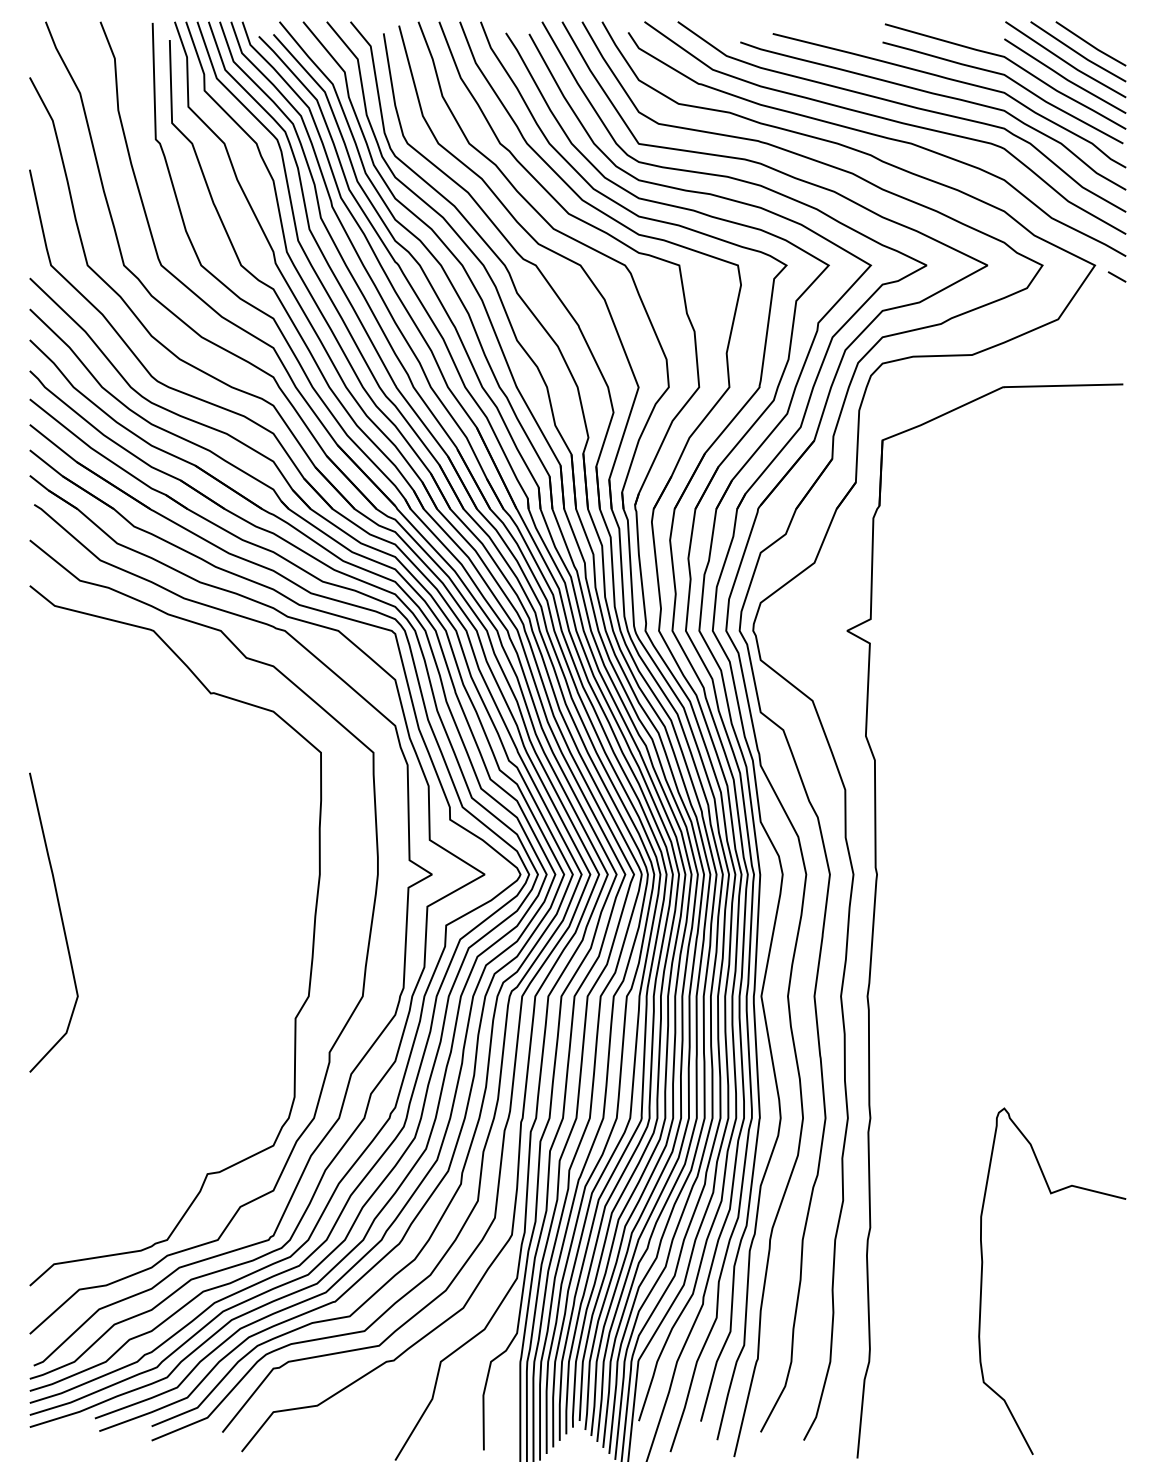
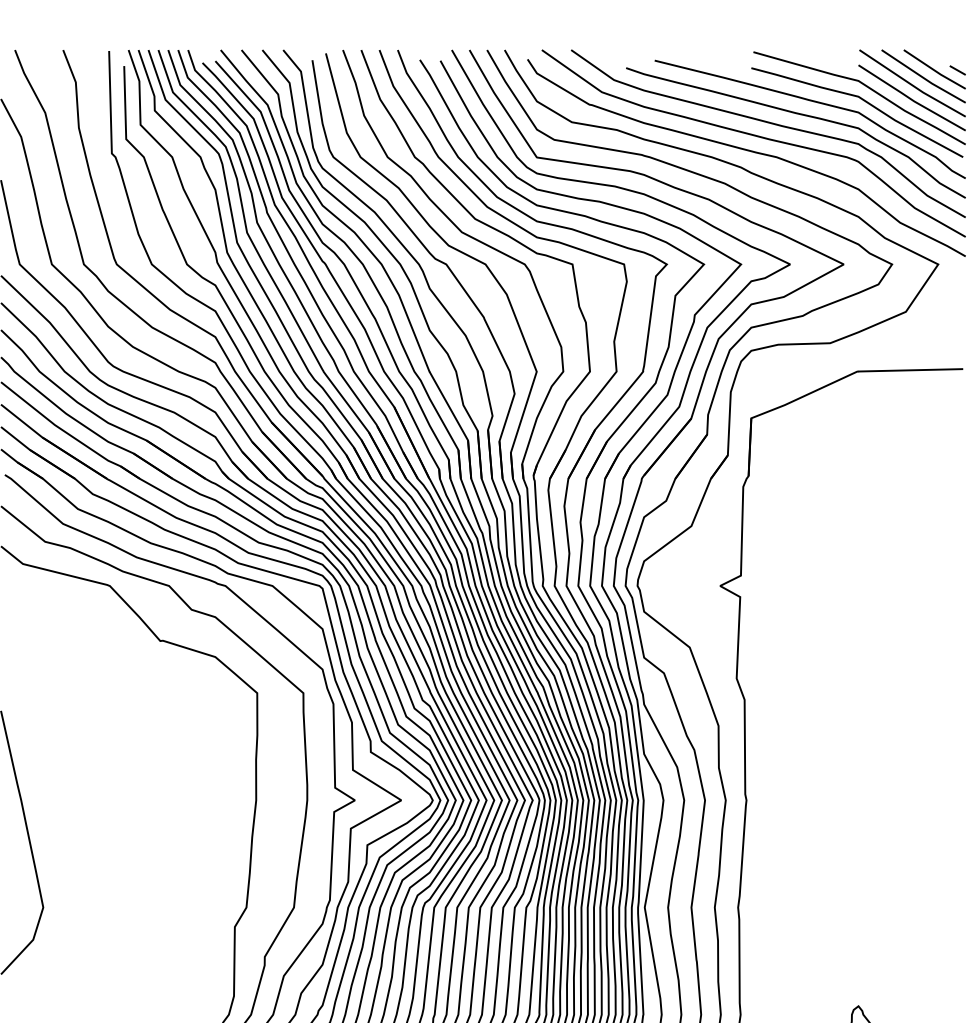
line: (1116, 276) -> (957, 70), moved

